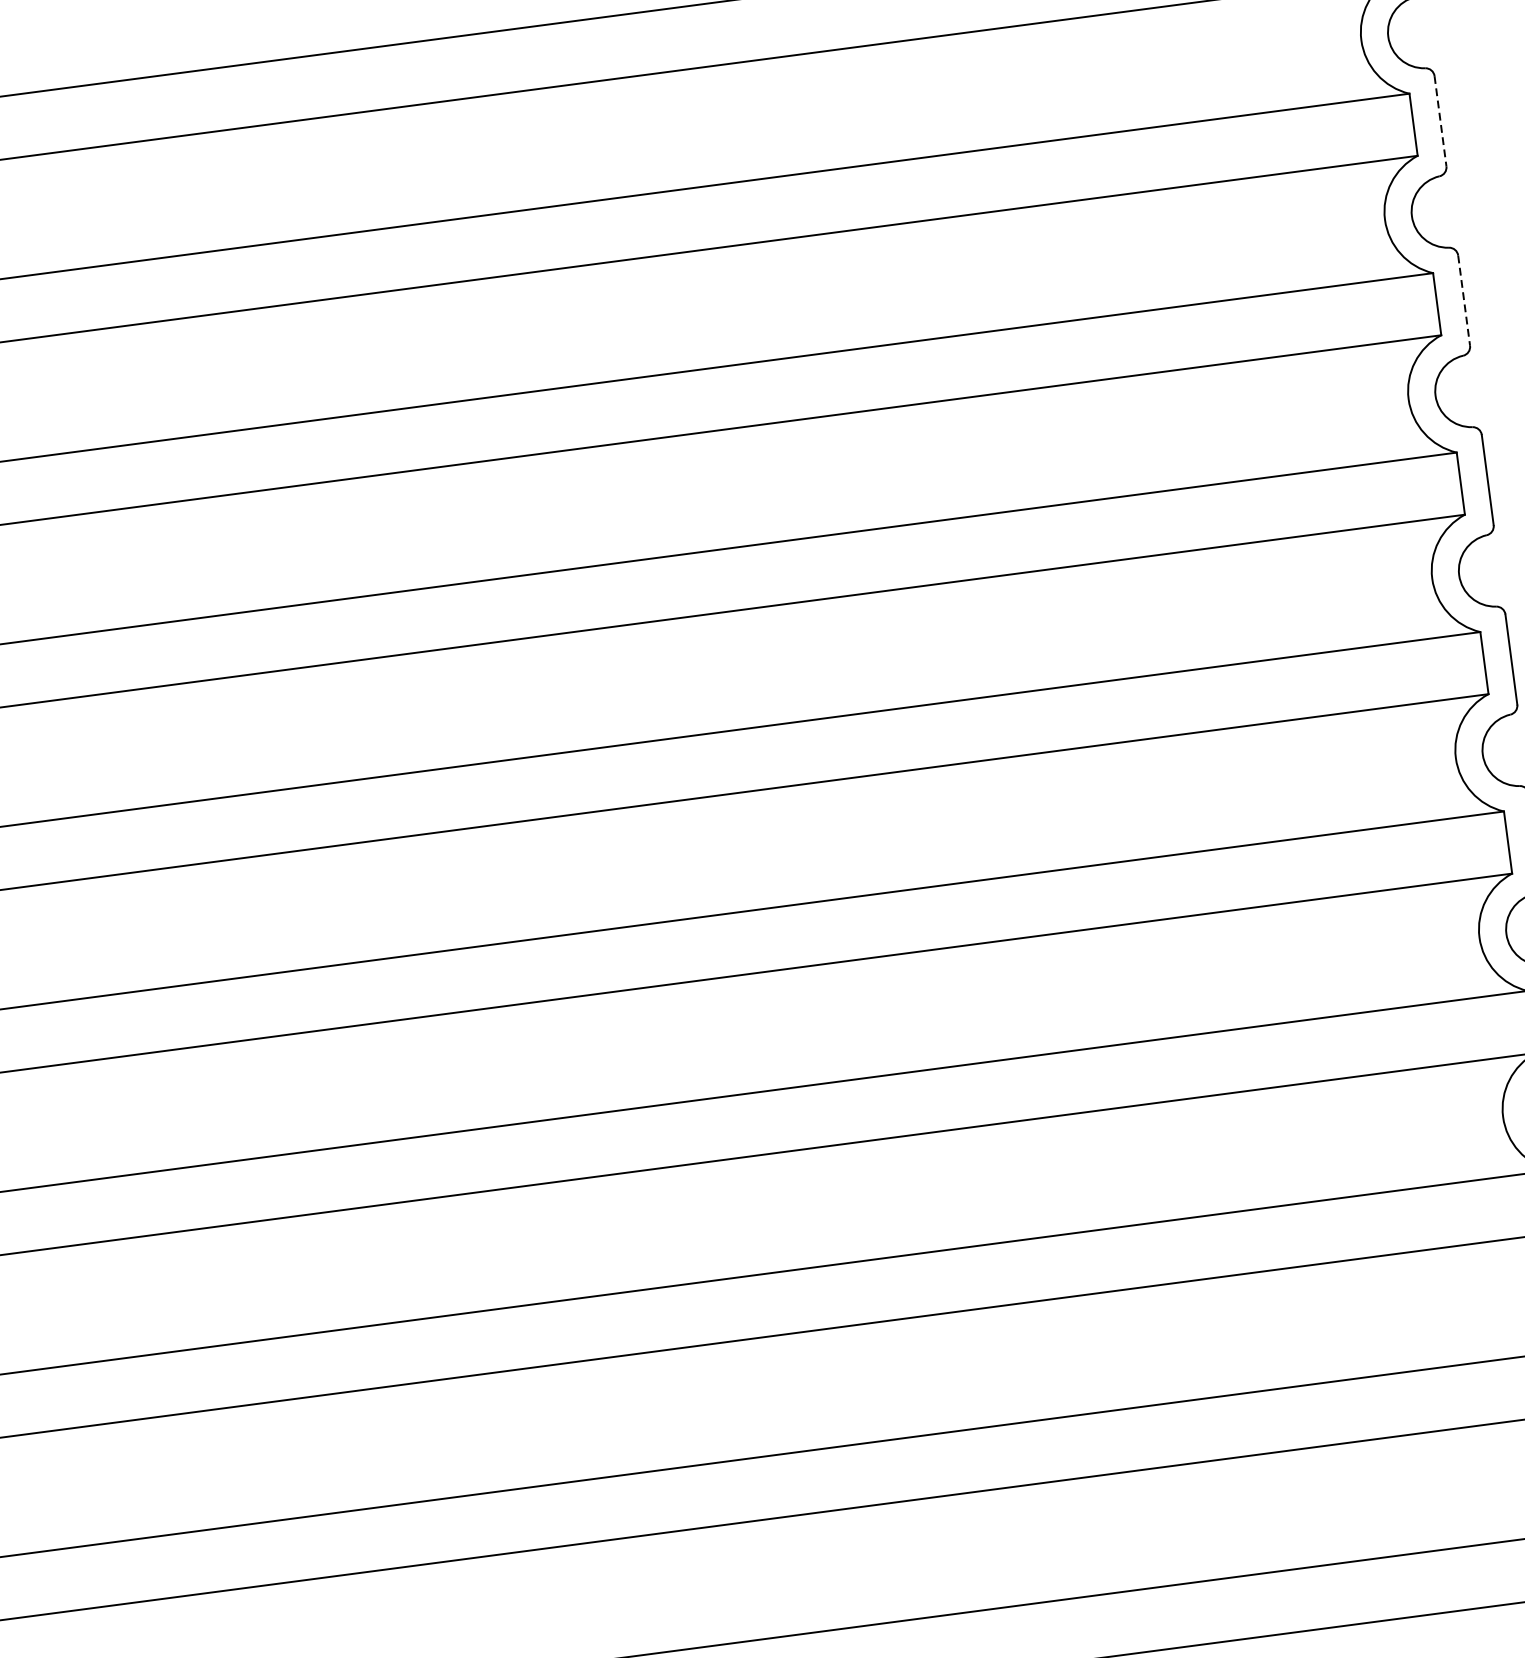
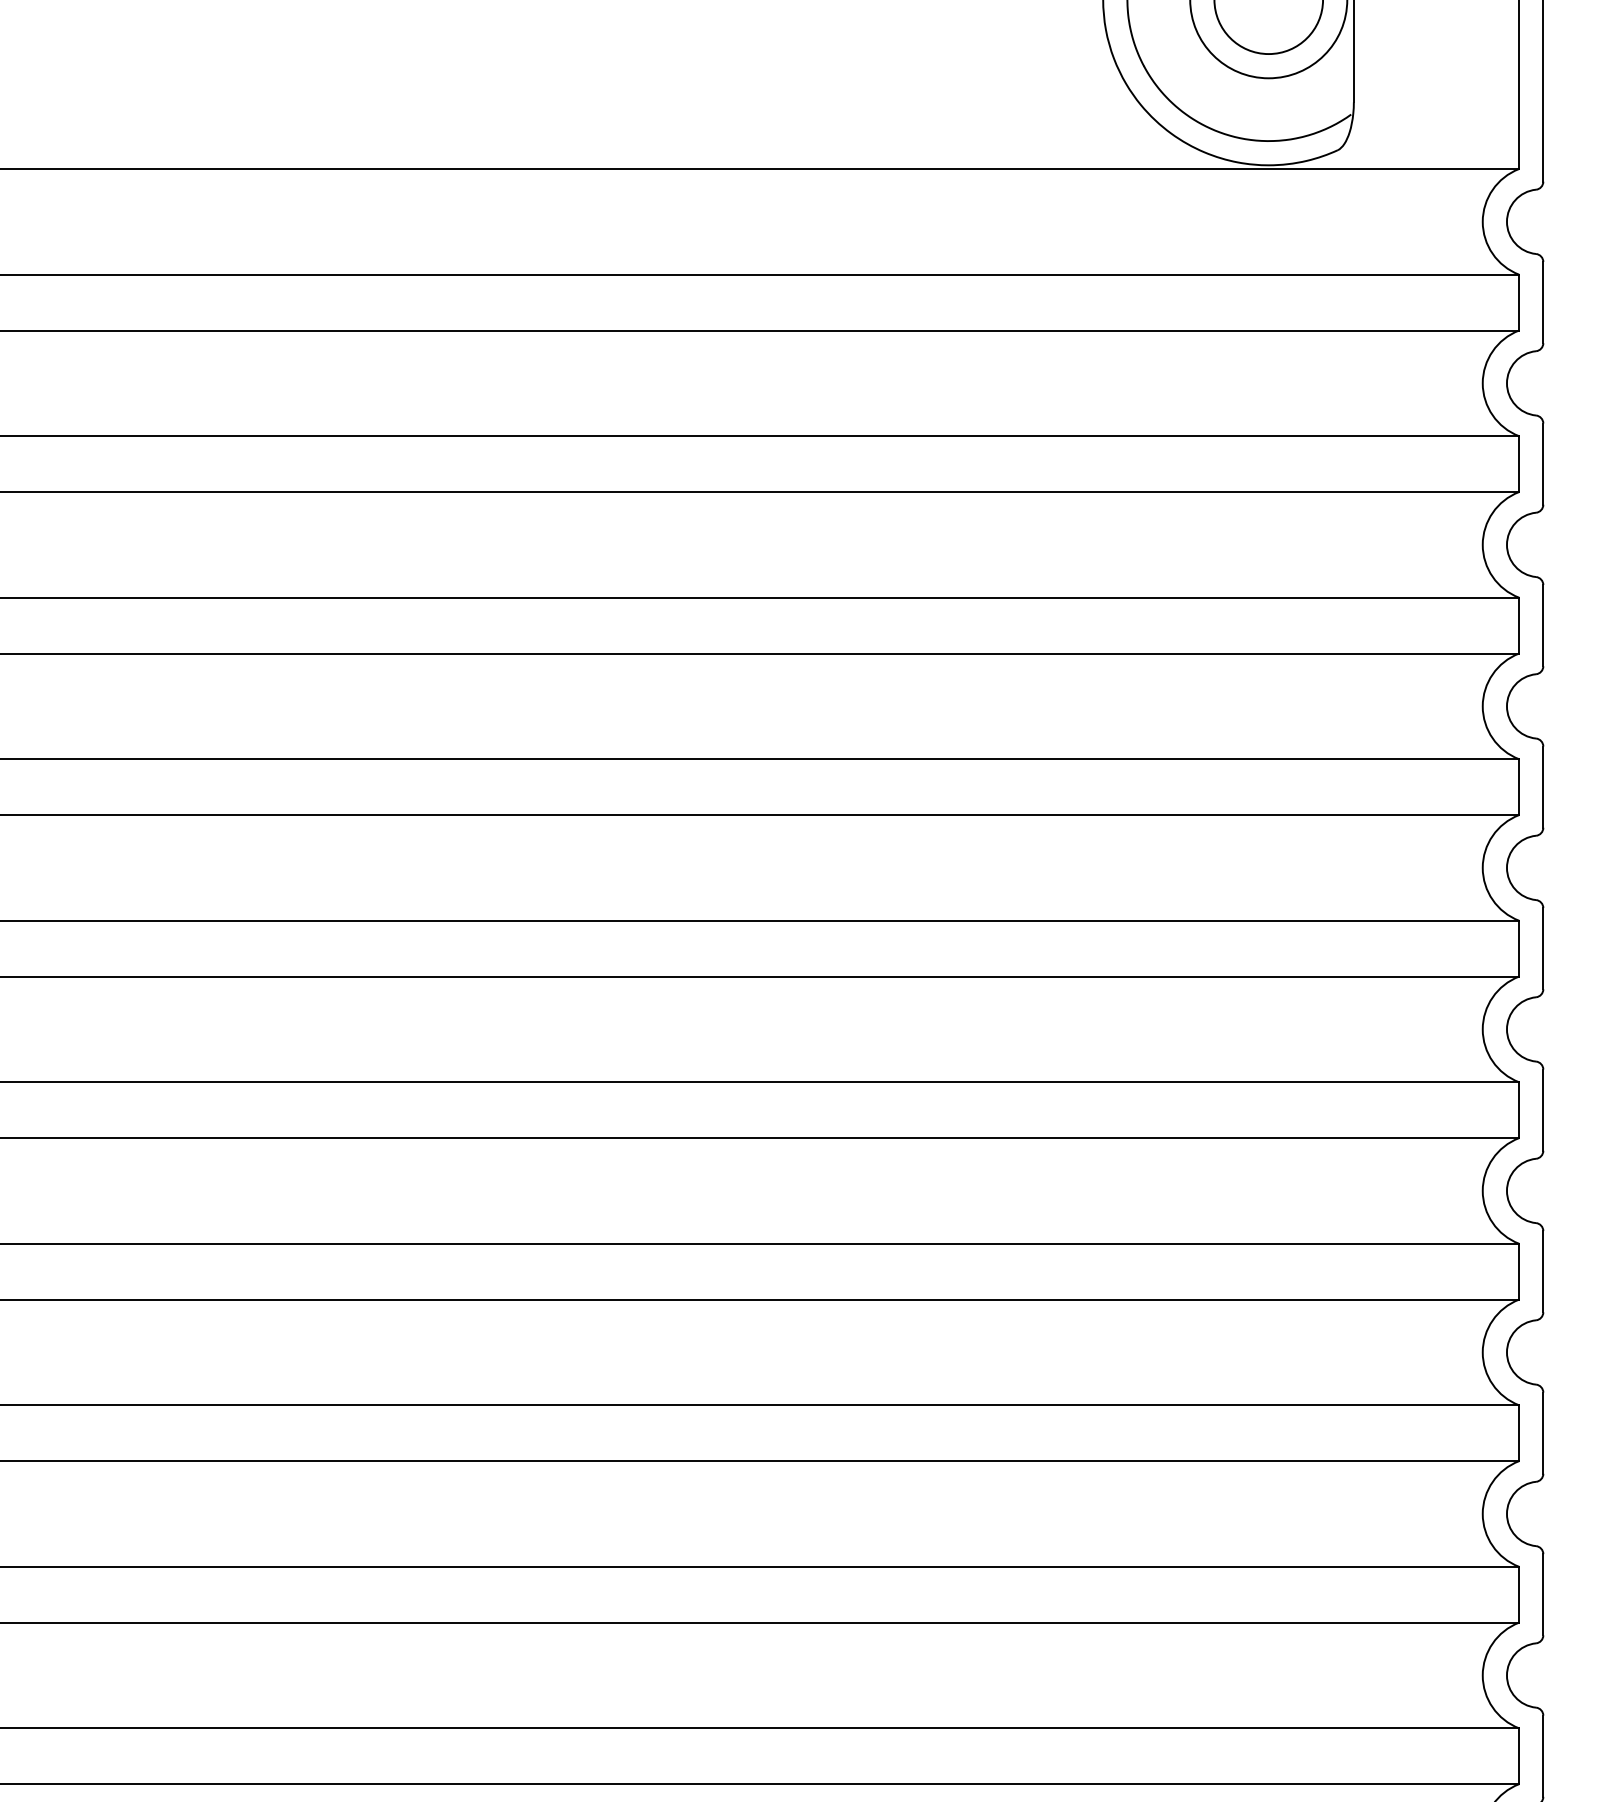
line: (1440, 121) -> (1543, 464), dashed -> solid
line: (1464, 300) -> (1543, 625), dashed -> solid

